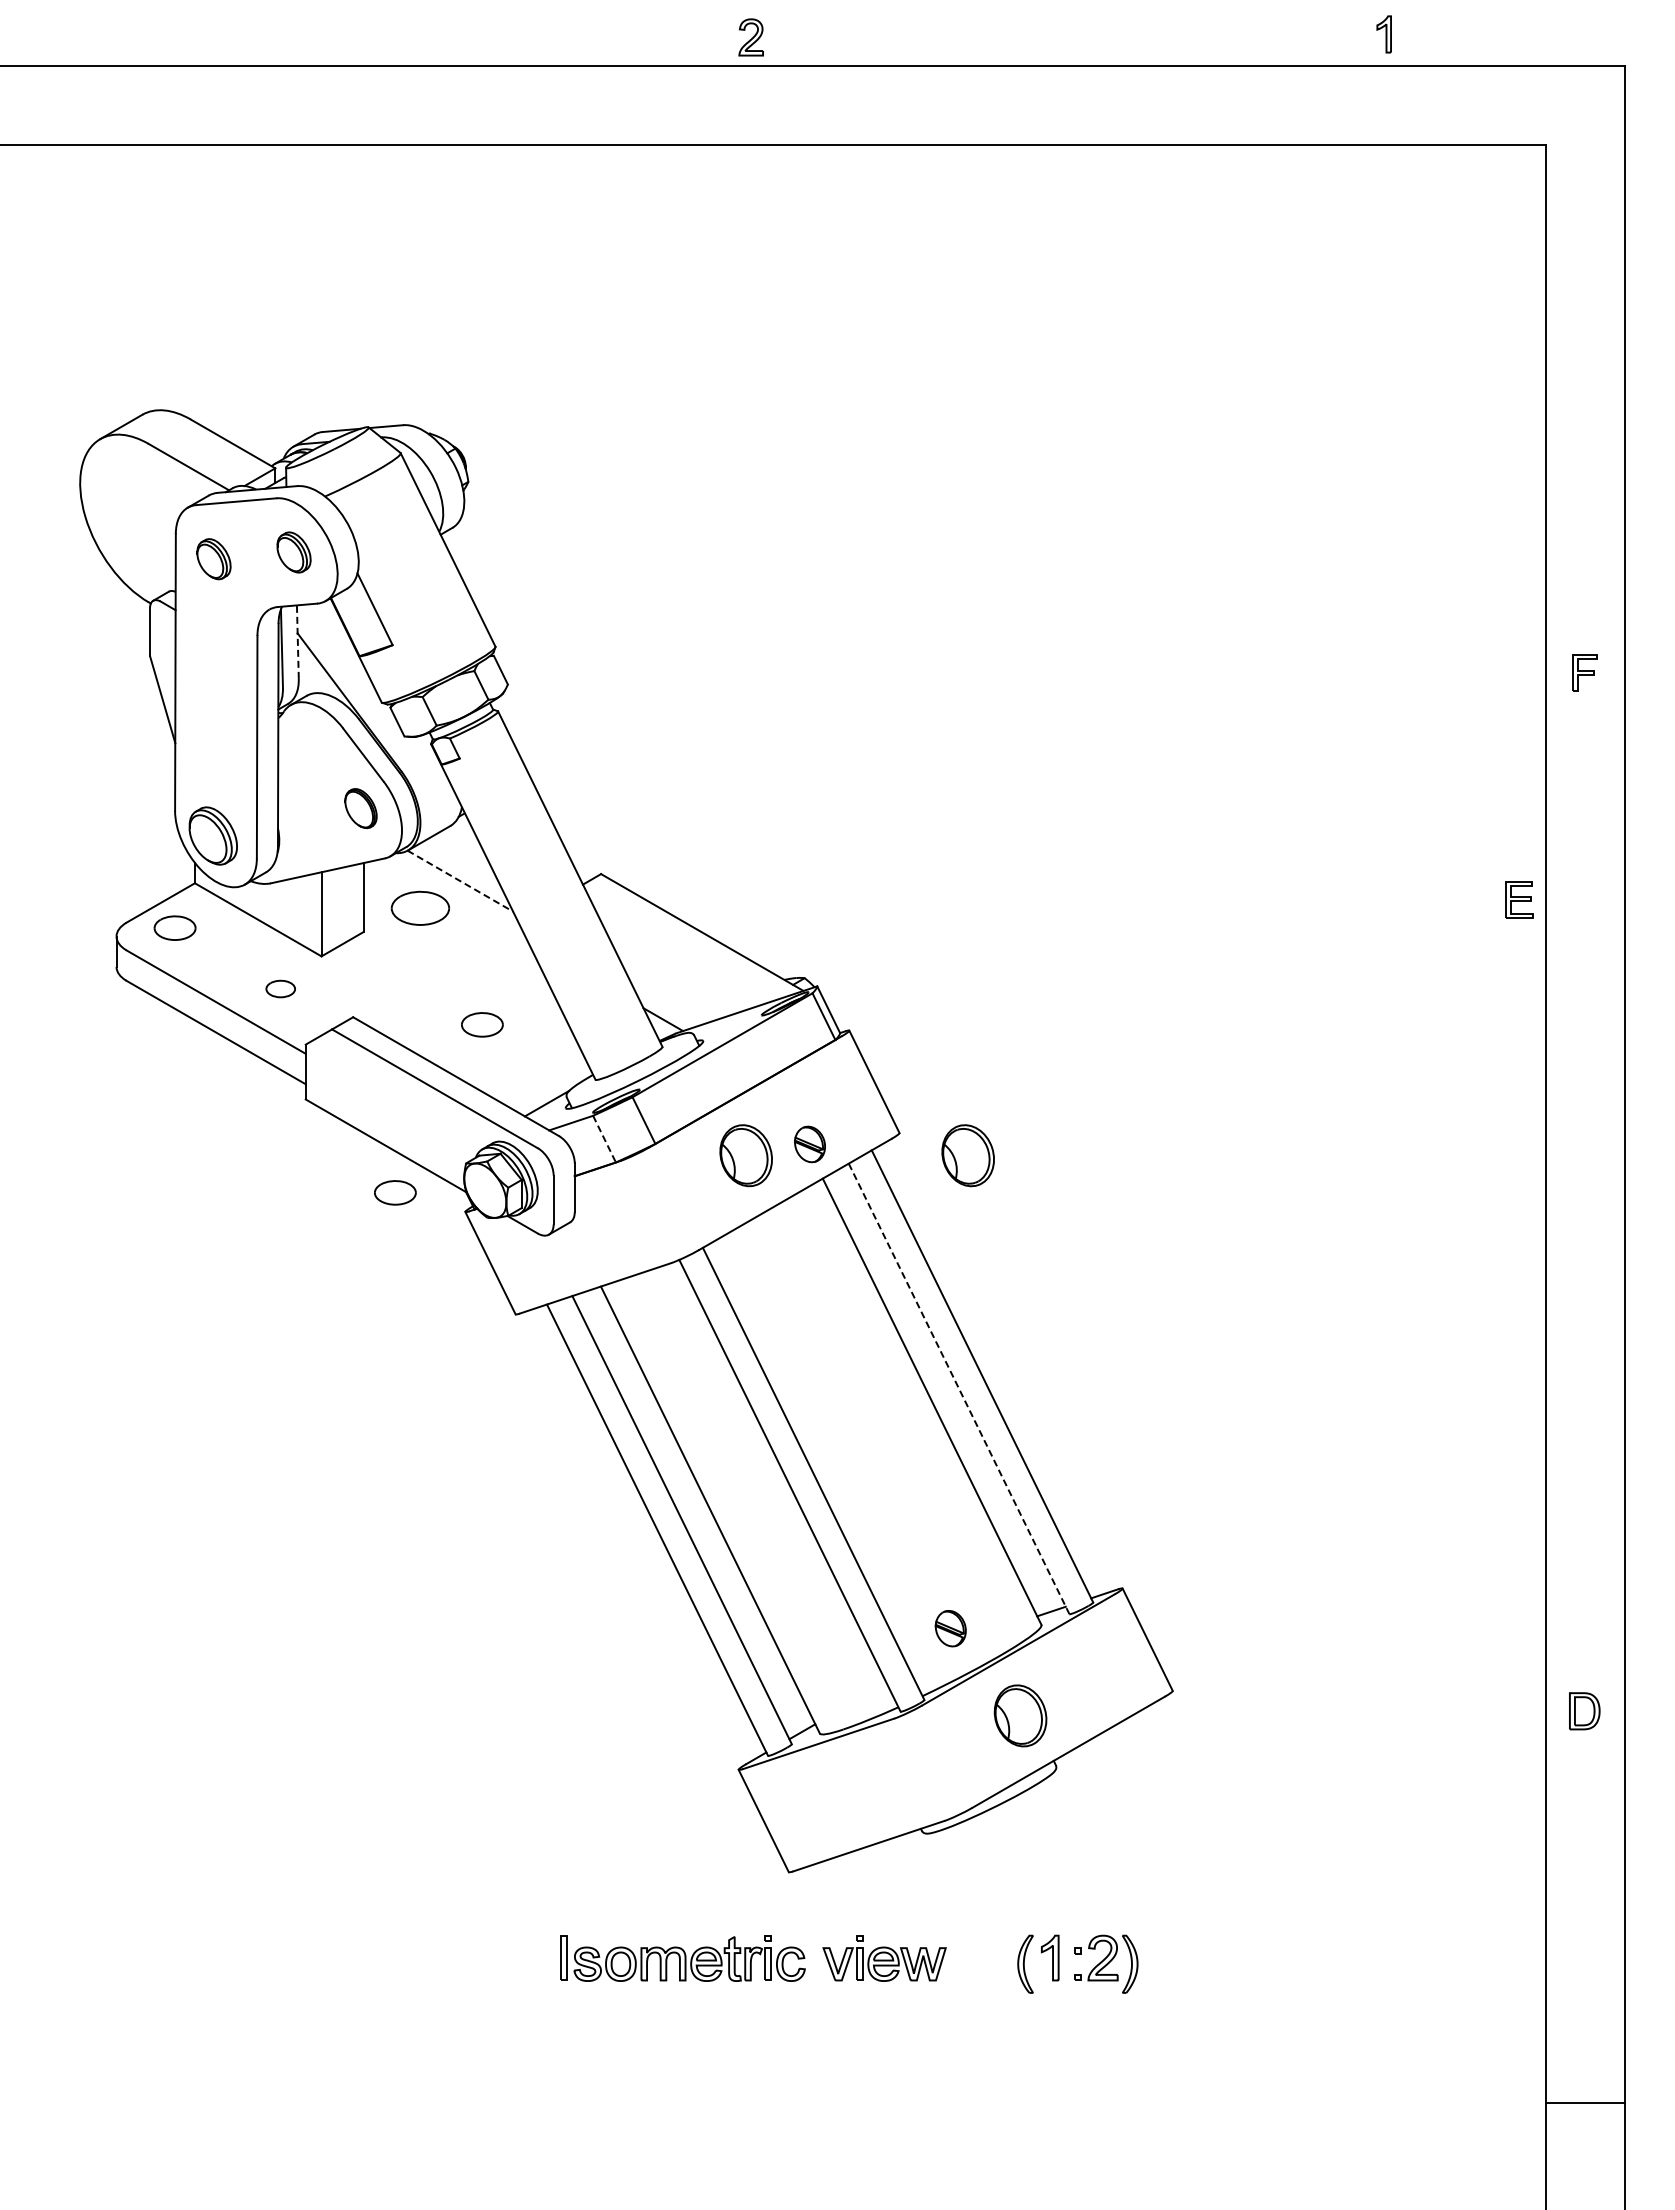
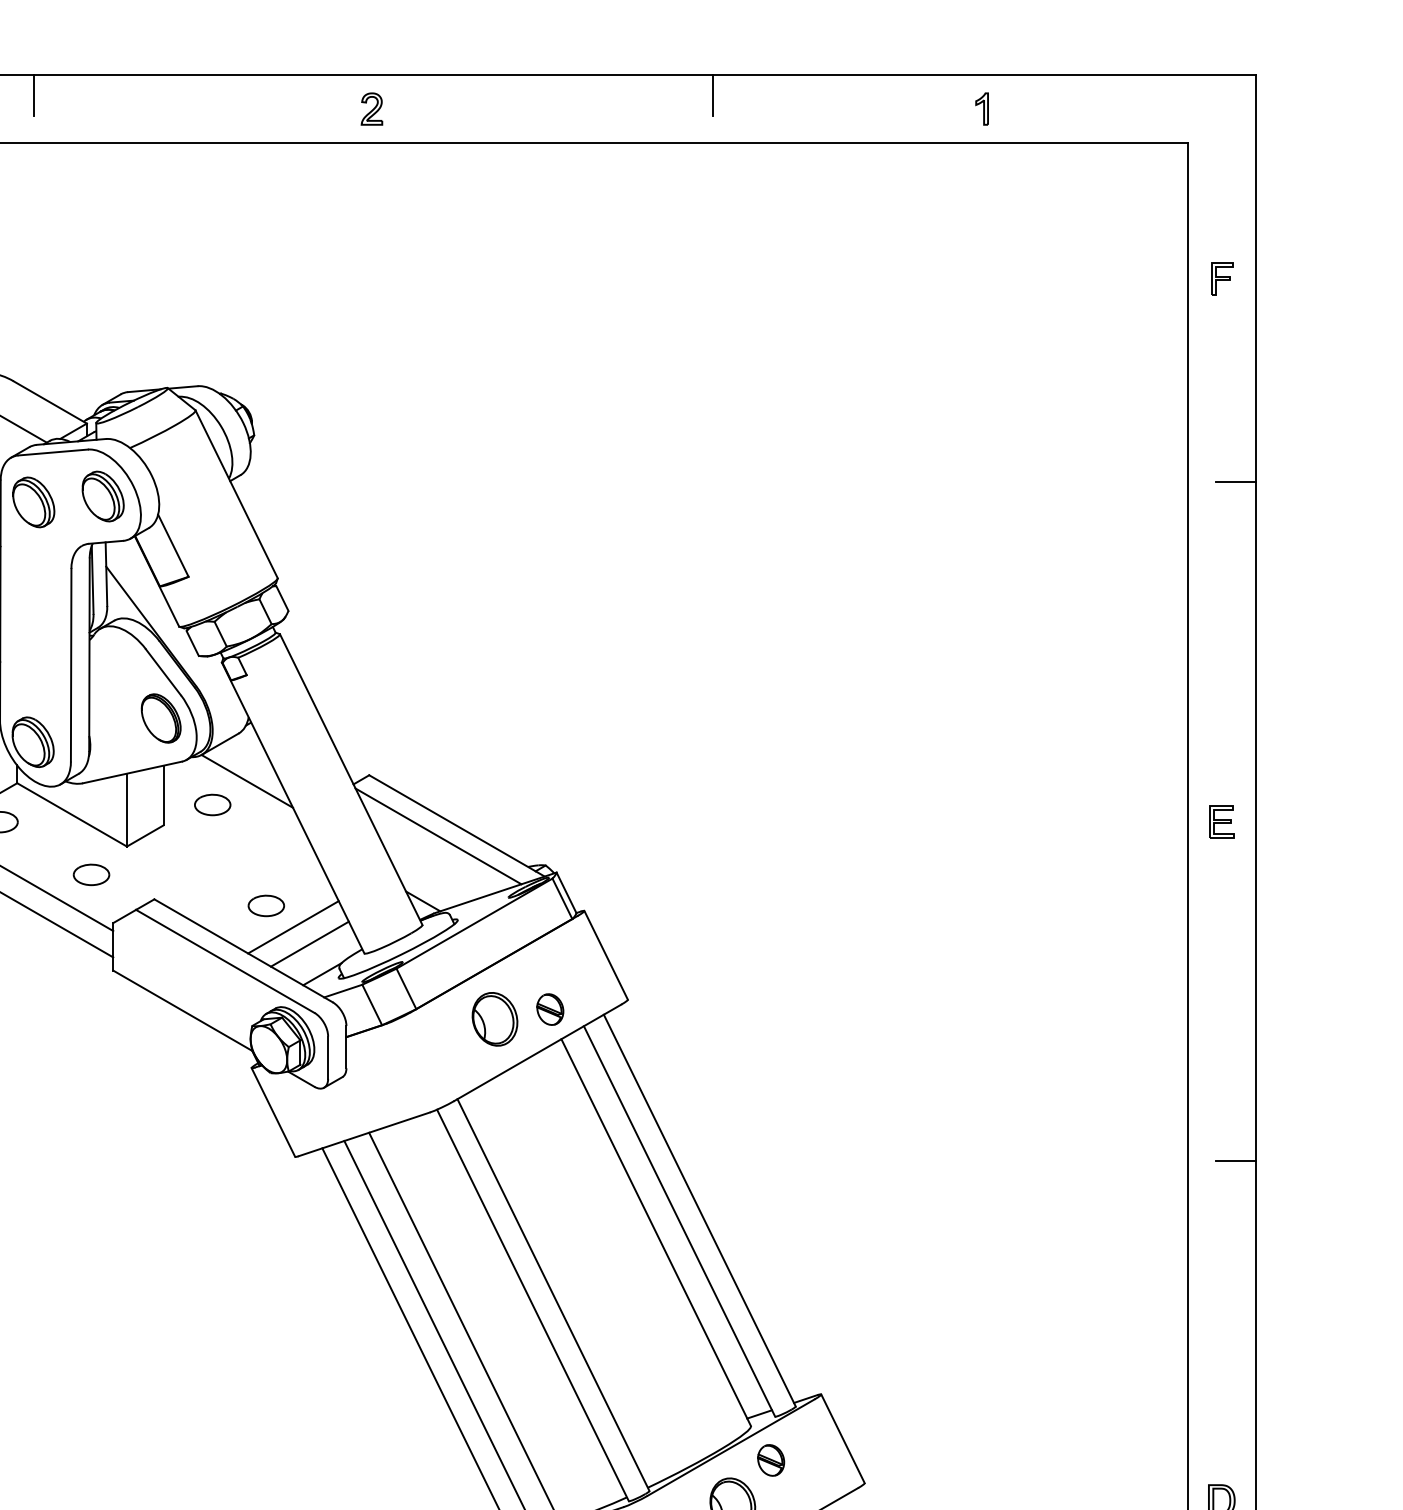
part: (1383, 34) -> (981, 109), moved
part: (750, 37) -> (371, 109), moved
line: (214, 89) -> (34, 95), added
line: (997, 89) -> (712, 95), added
line: (1600, 536) -> (1235, 482), added
part: (293, 552) -> (102, 496), size x1.43
part: (213, 558) -> (33, 501), size x1.43
line: (297, 642) -> (106, 574), dashed -> solid
part: (1584, 672) -> (1221, 278), moved
part: (360, 808) -> (160, 718), size x1.43
line: (460, 881) -> (247, 781), dashed -> solid
part: (1519, 899) -> (1221, 821), moved
part: (420, 908) -> (212, 805), size x0.71
line: (680, 944) -> (438, 836), added
part: (280, 988) -> (91, 874), size x1.43
line: (513, 1049) -> (293, 927), added
line: (532, 1068) -> (309, 943), added
line: (604, 1139) -> (372, 1005), dashed -> solid
part: (967, 1155) -> (686, 1019), removed
part: (395, 1192) -> (191, 1051), removed
line: (1600, 1319) -> (1235, 1161), added
line: (959, 1388) -> (679, 1221), dashed -> solid
part: (950, 1628) -> (770, 1460), moved

